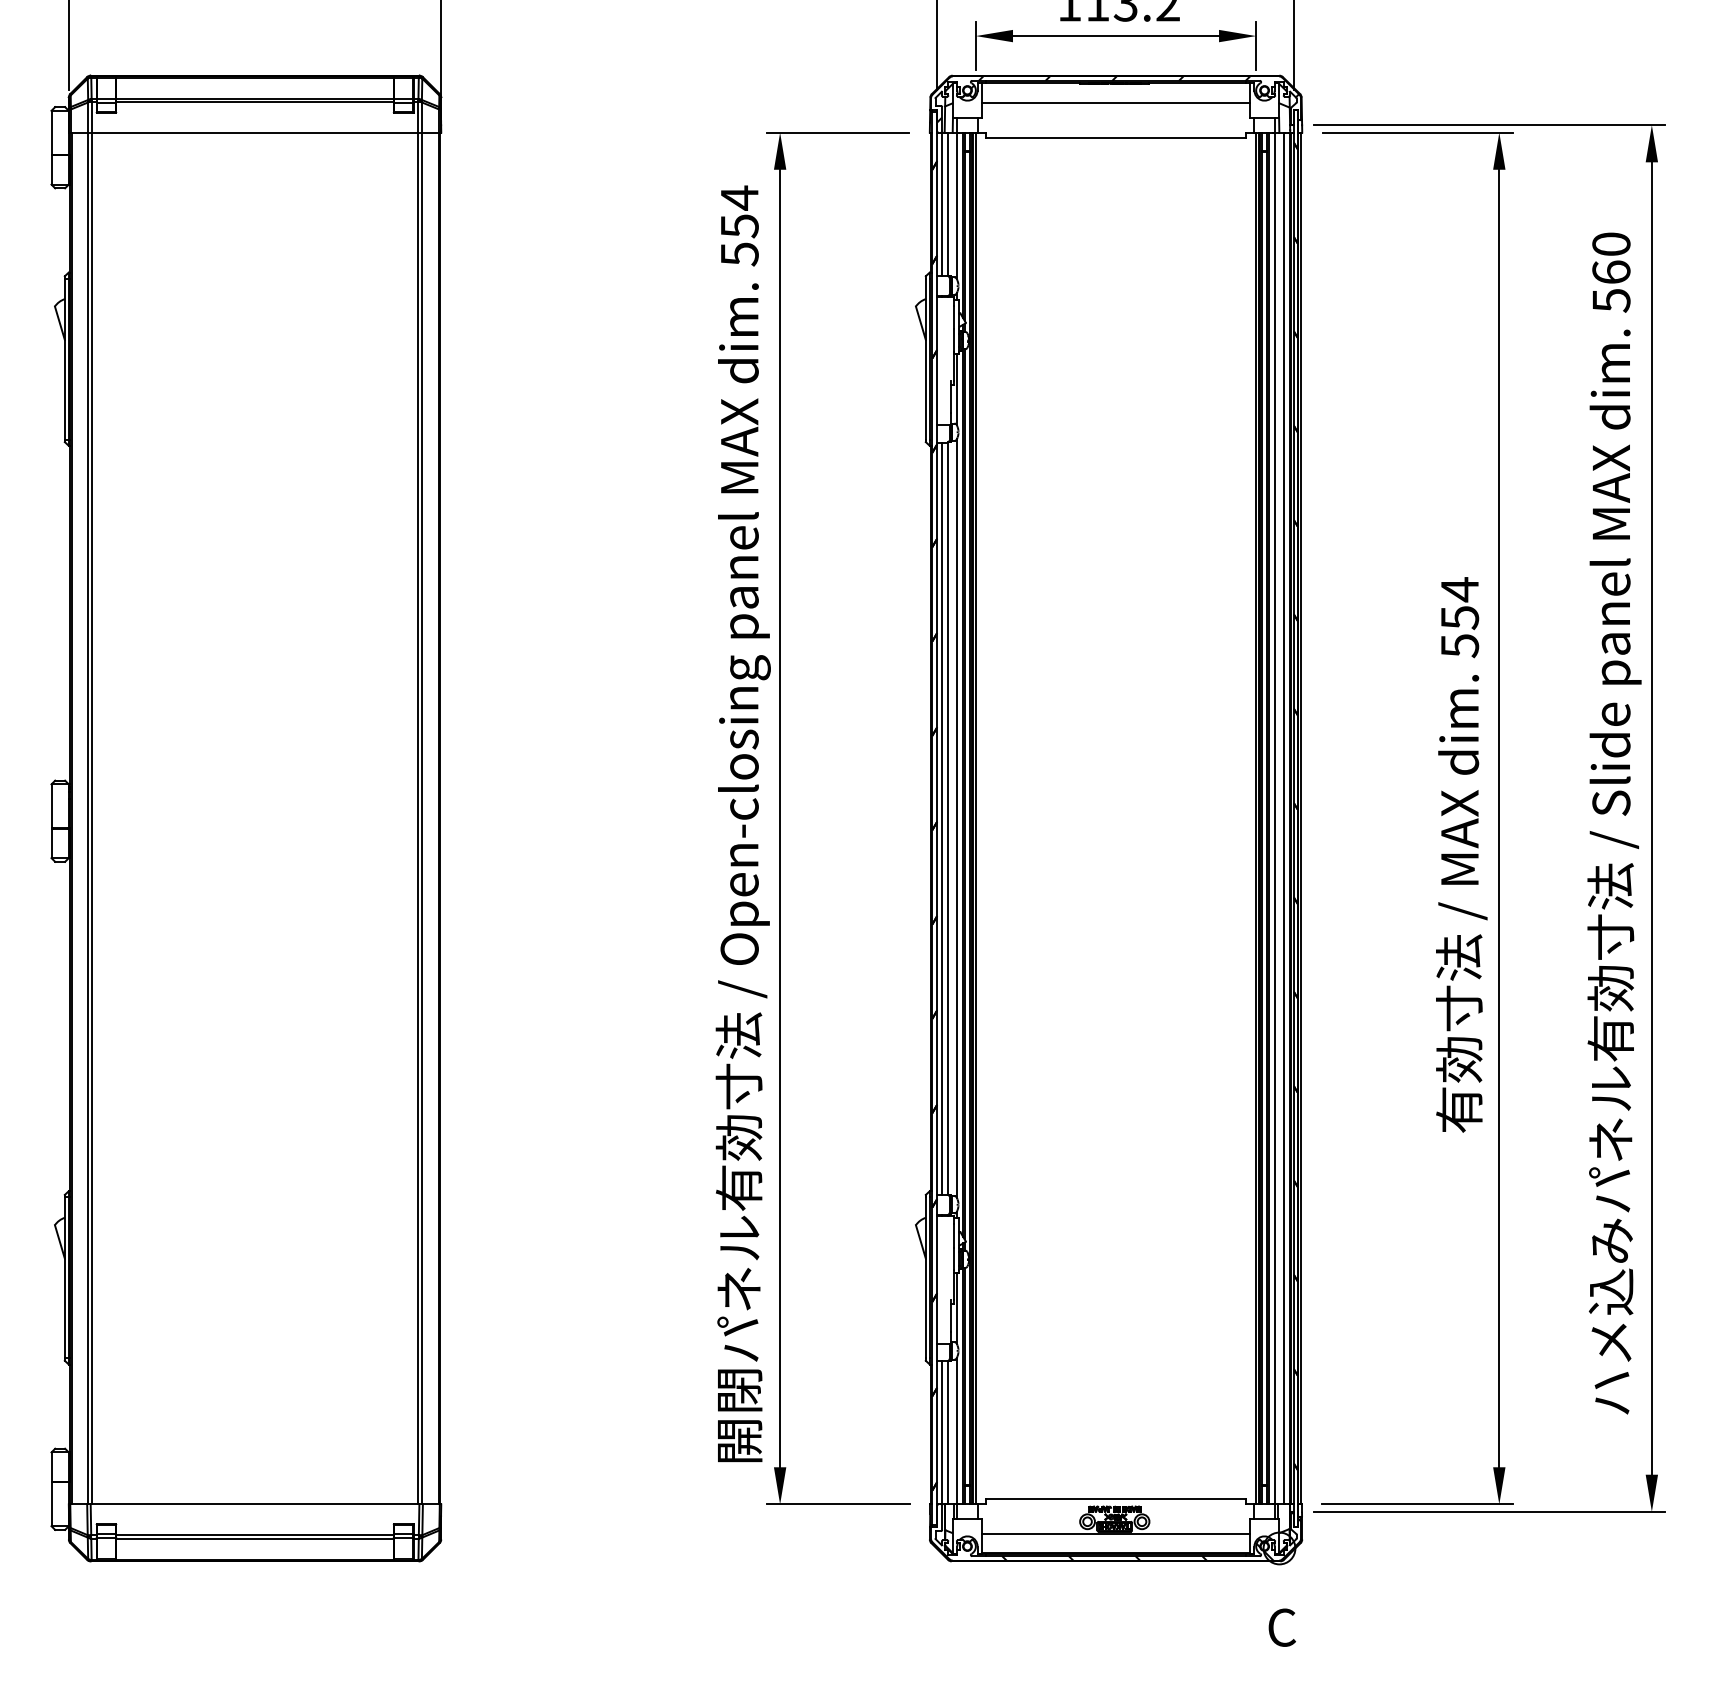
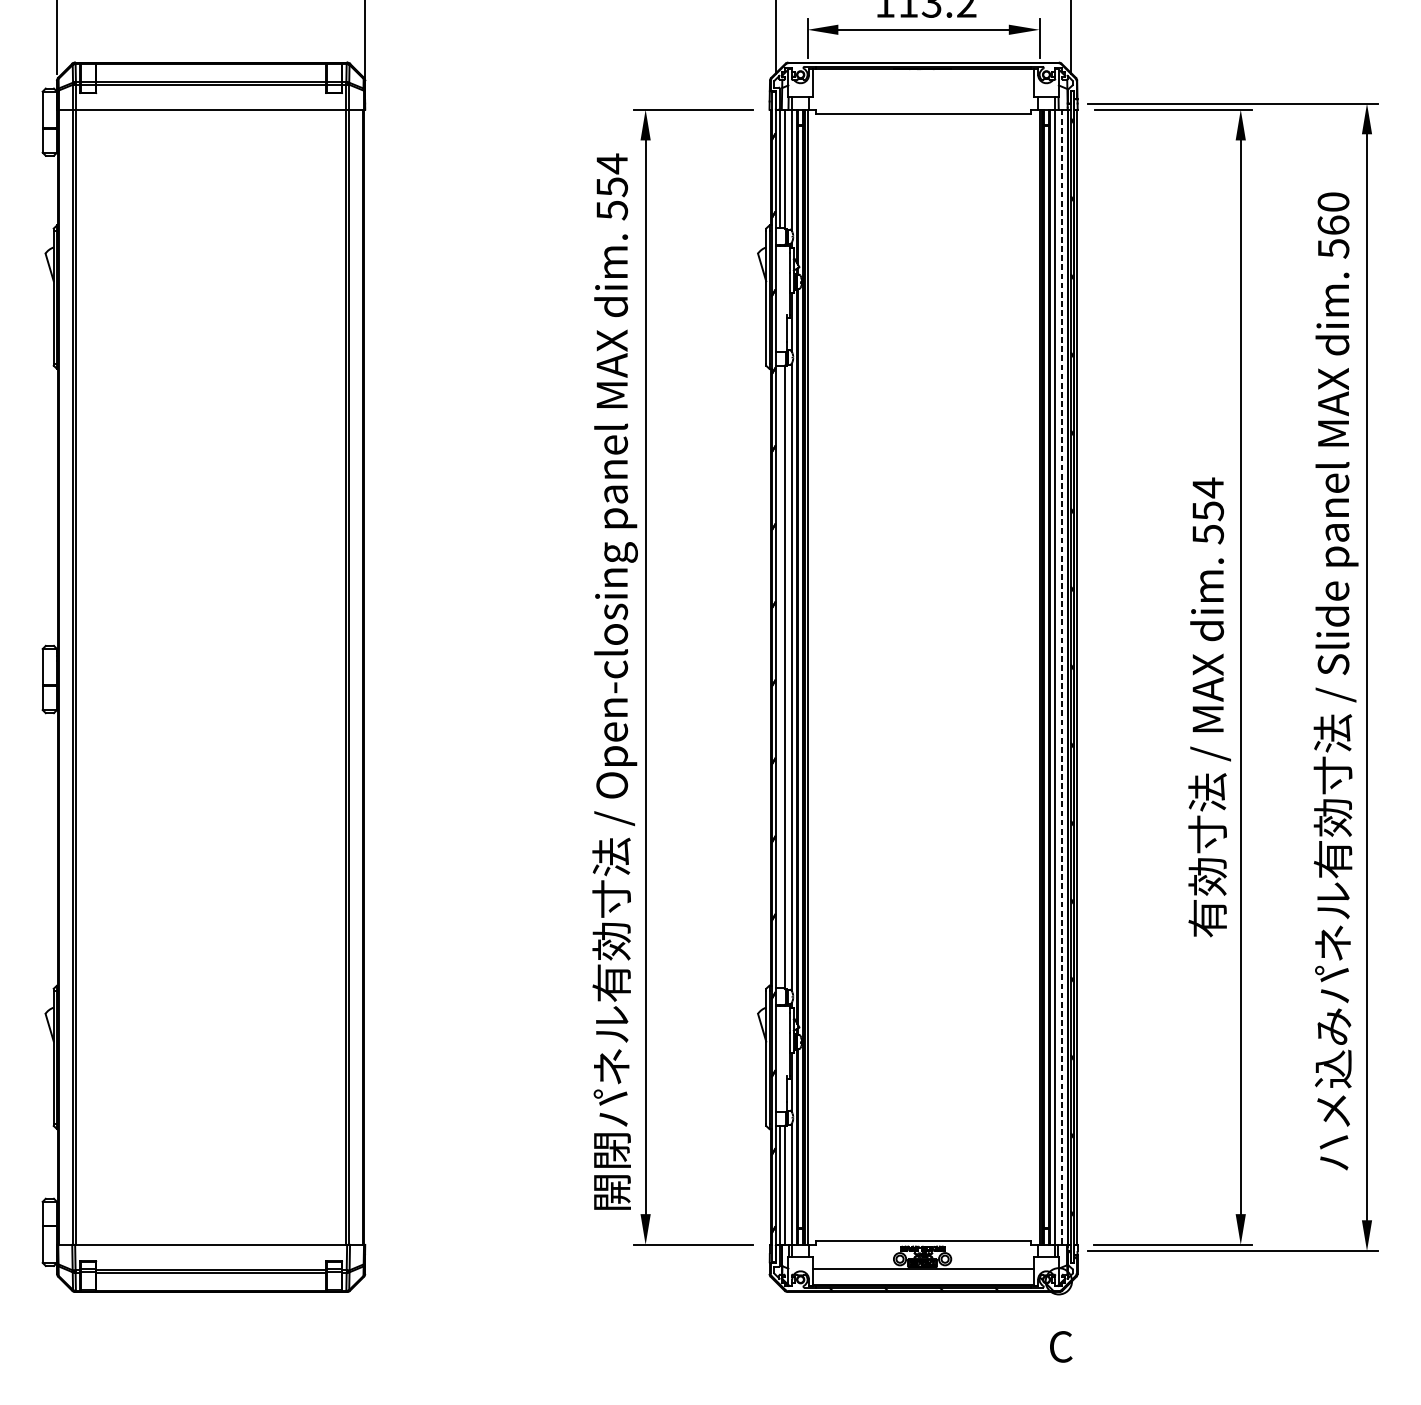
hatch: (1118, 99) -> (925, 82), removed
line: (1115, 102) -> (923, 84), removed
line: (942, 818) -> (780, 677), removed
line: (1283, 818) -> (1062, 677), solid -> dashed

